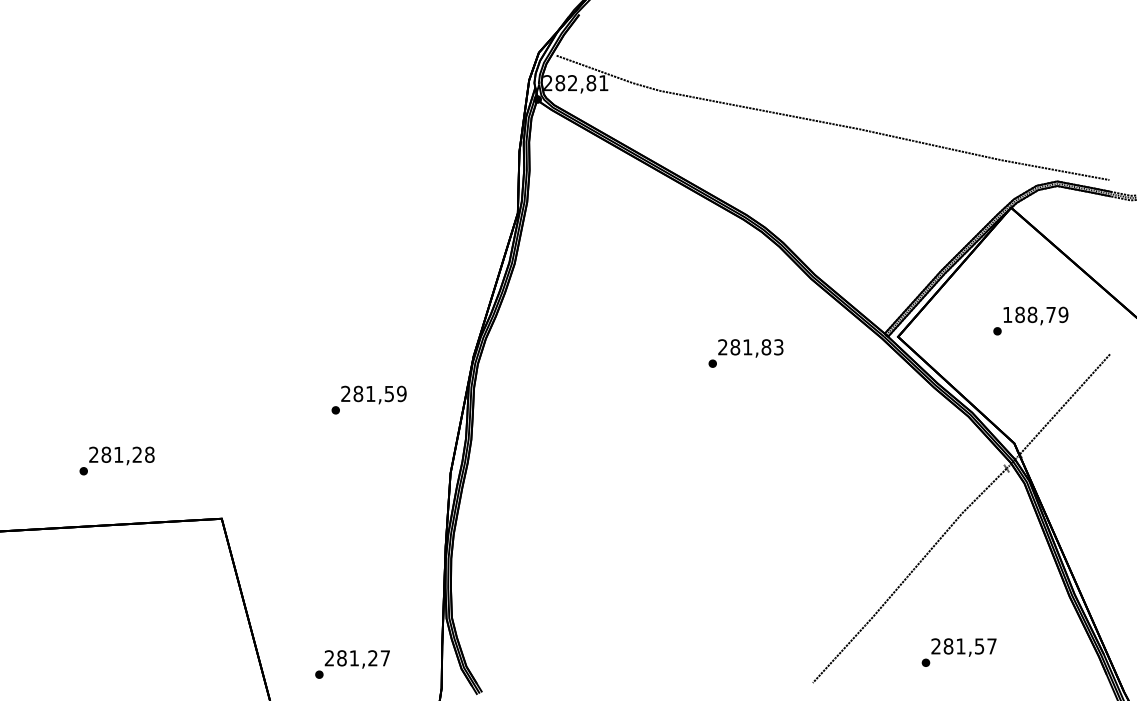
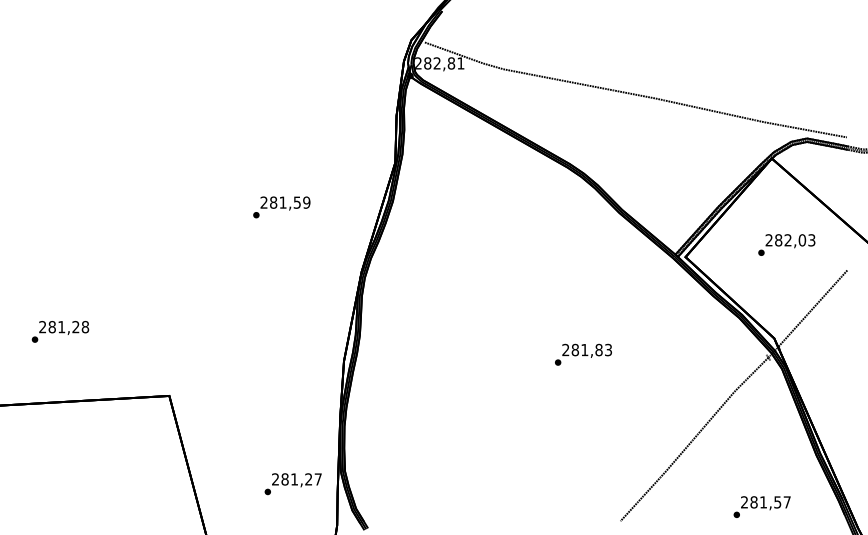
text: (1035, 315) -> (790, 240), 188,79 -> 282,03
text: (746, 353) -> (583, 354), moved
text: (368, 400) -> (281, 207), moved
text: (117, 460) -> (60, 331), moved
text: (958, 651) -> (761, 506), moved
text: (351, 664) -> (292, 484), moved

